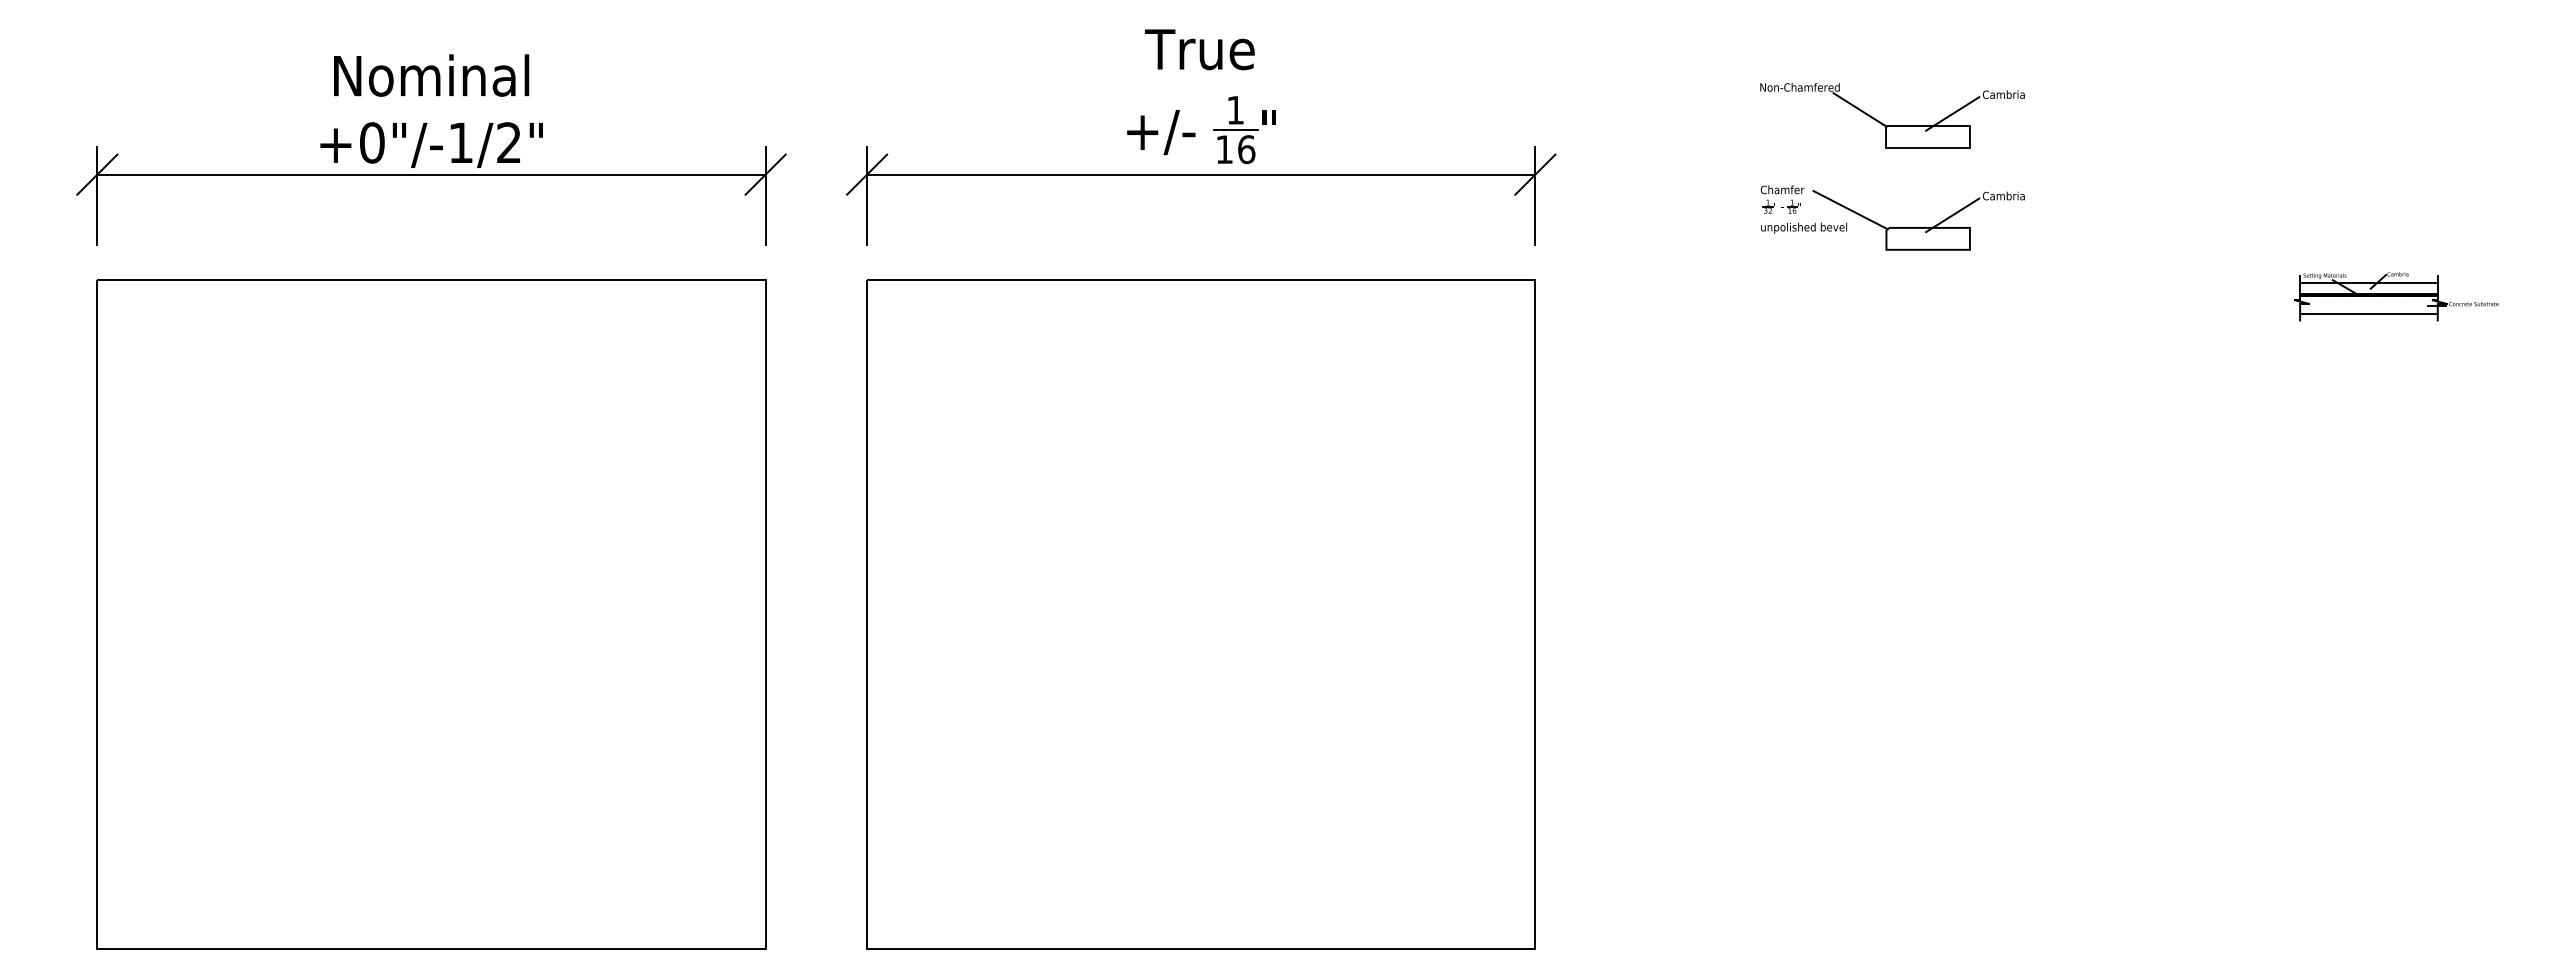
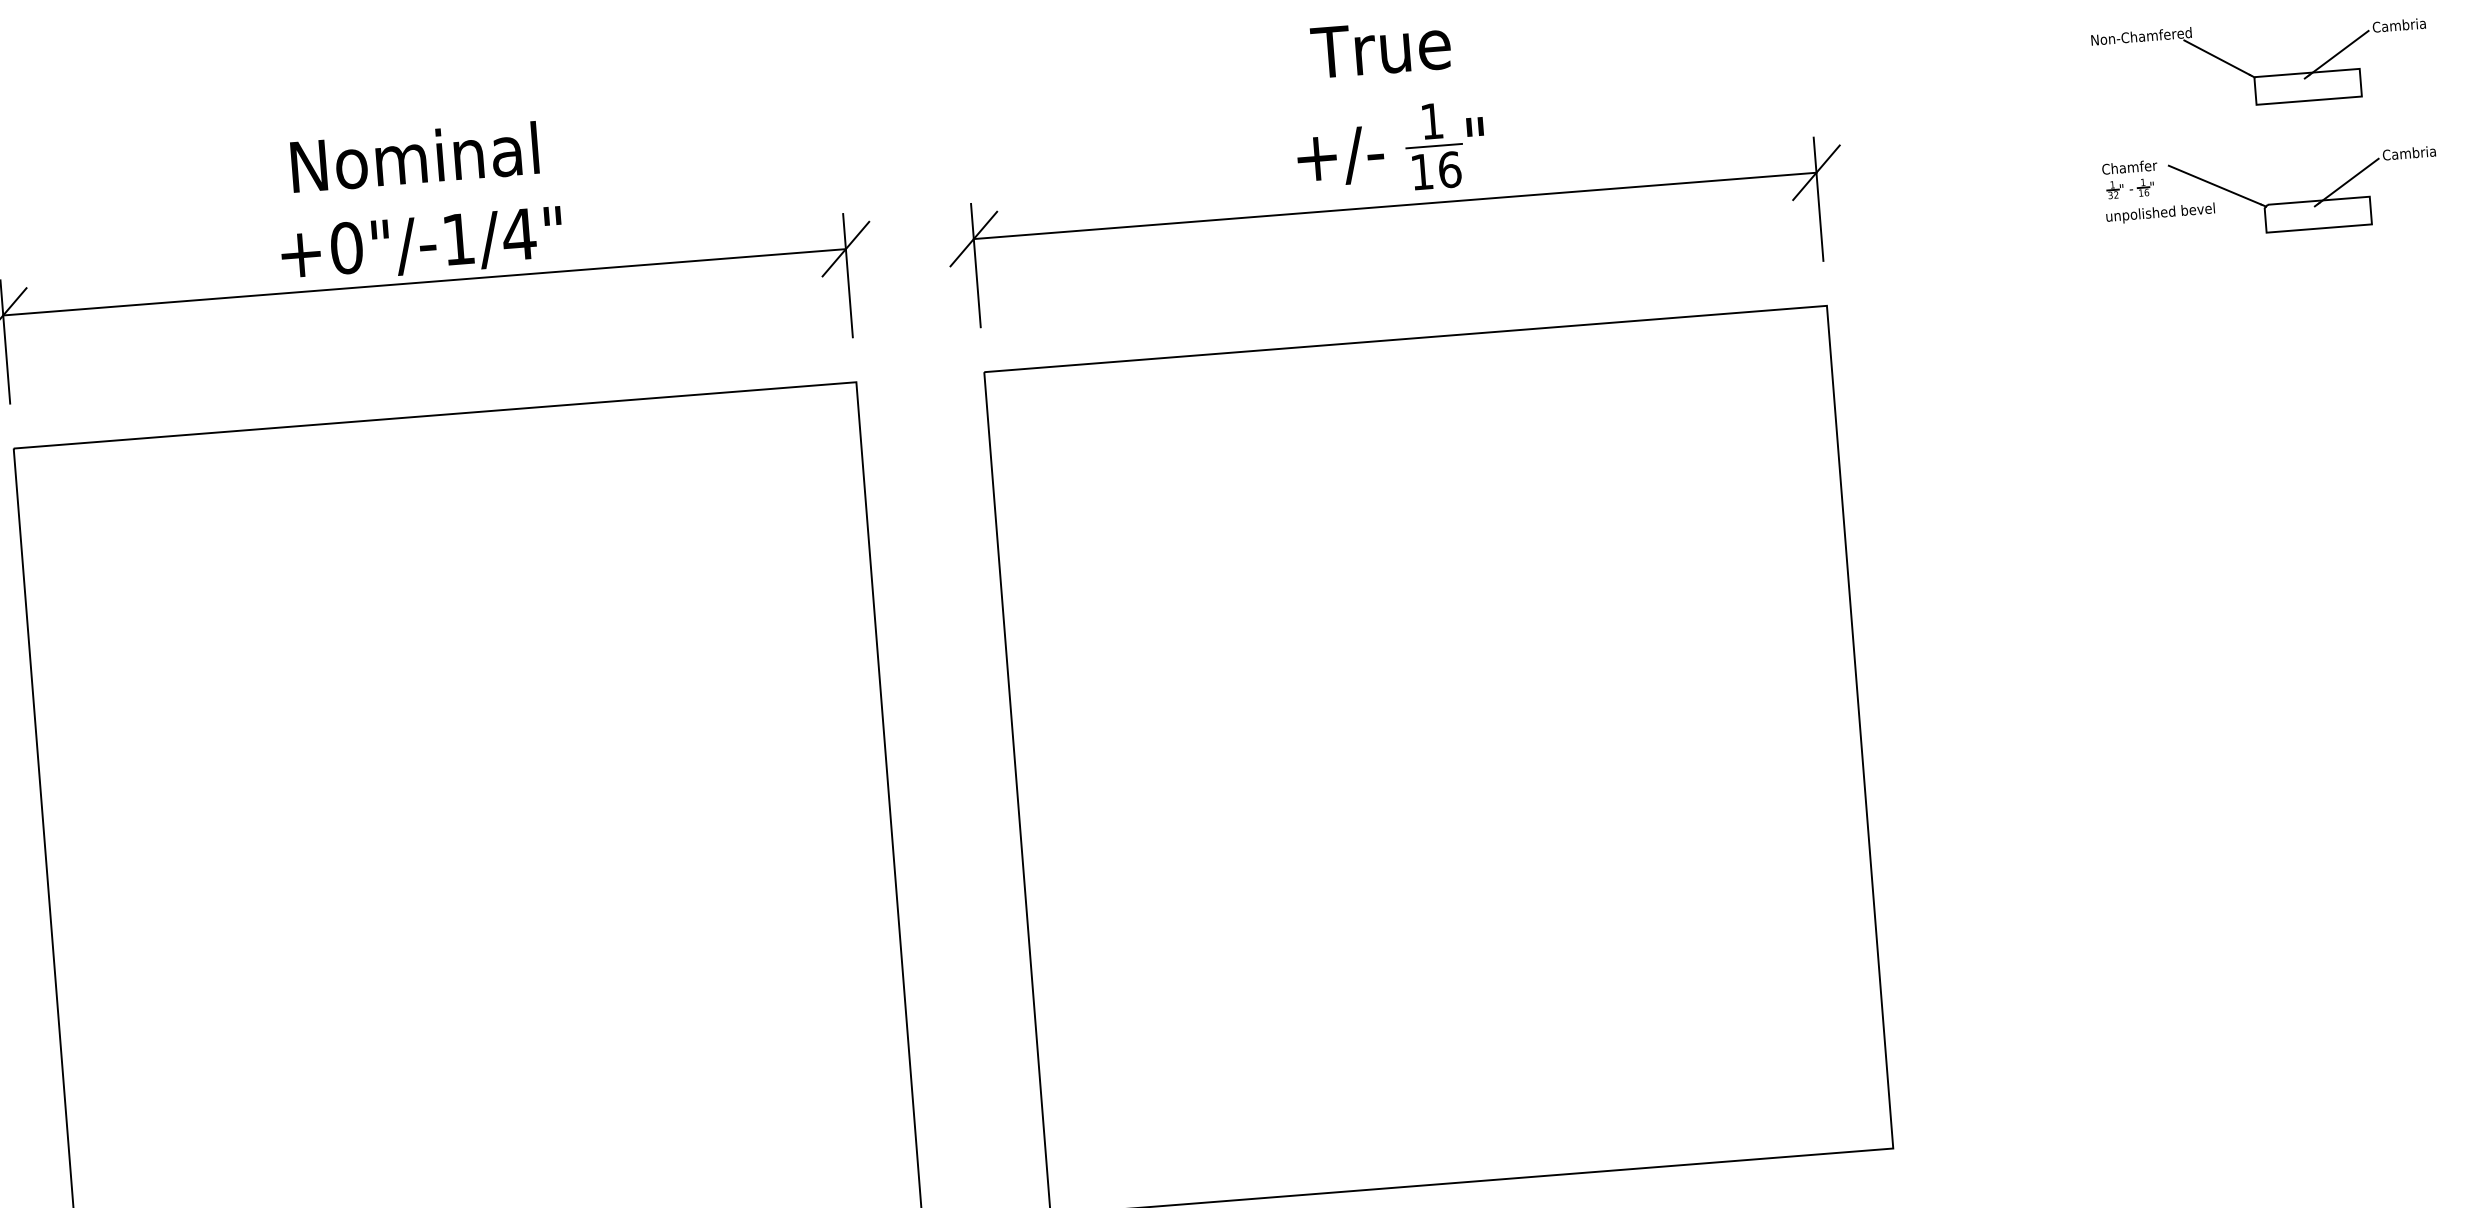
text: (509, 142) -> (519, 233), +0"/-1/2" -> +0"/-1/4"

